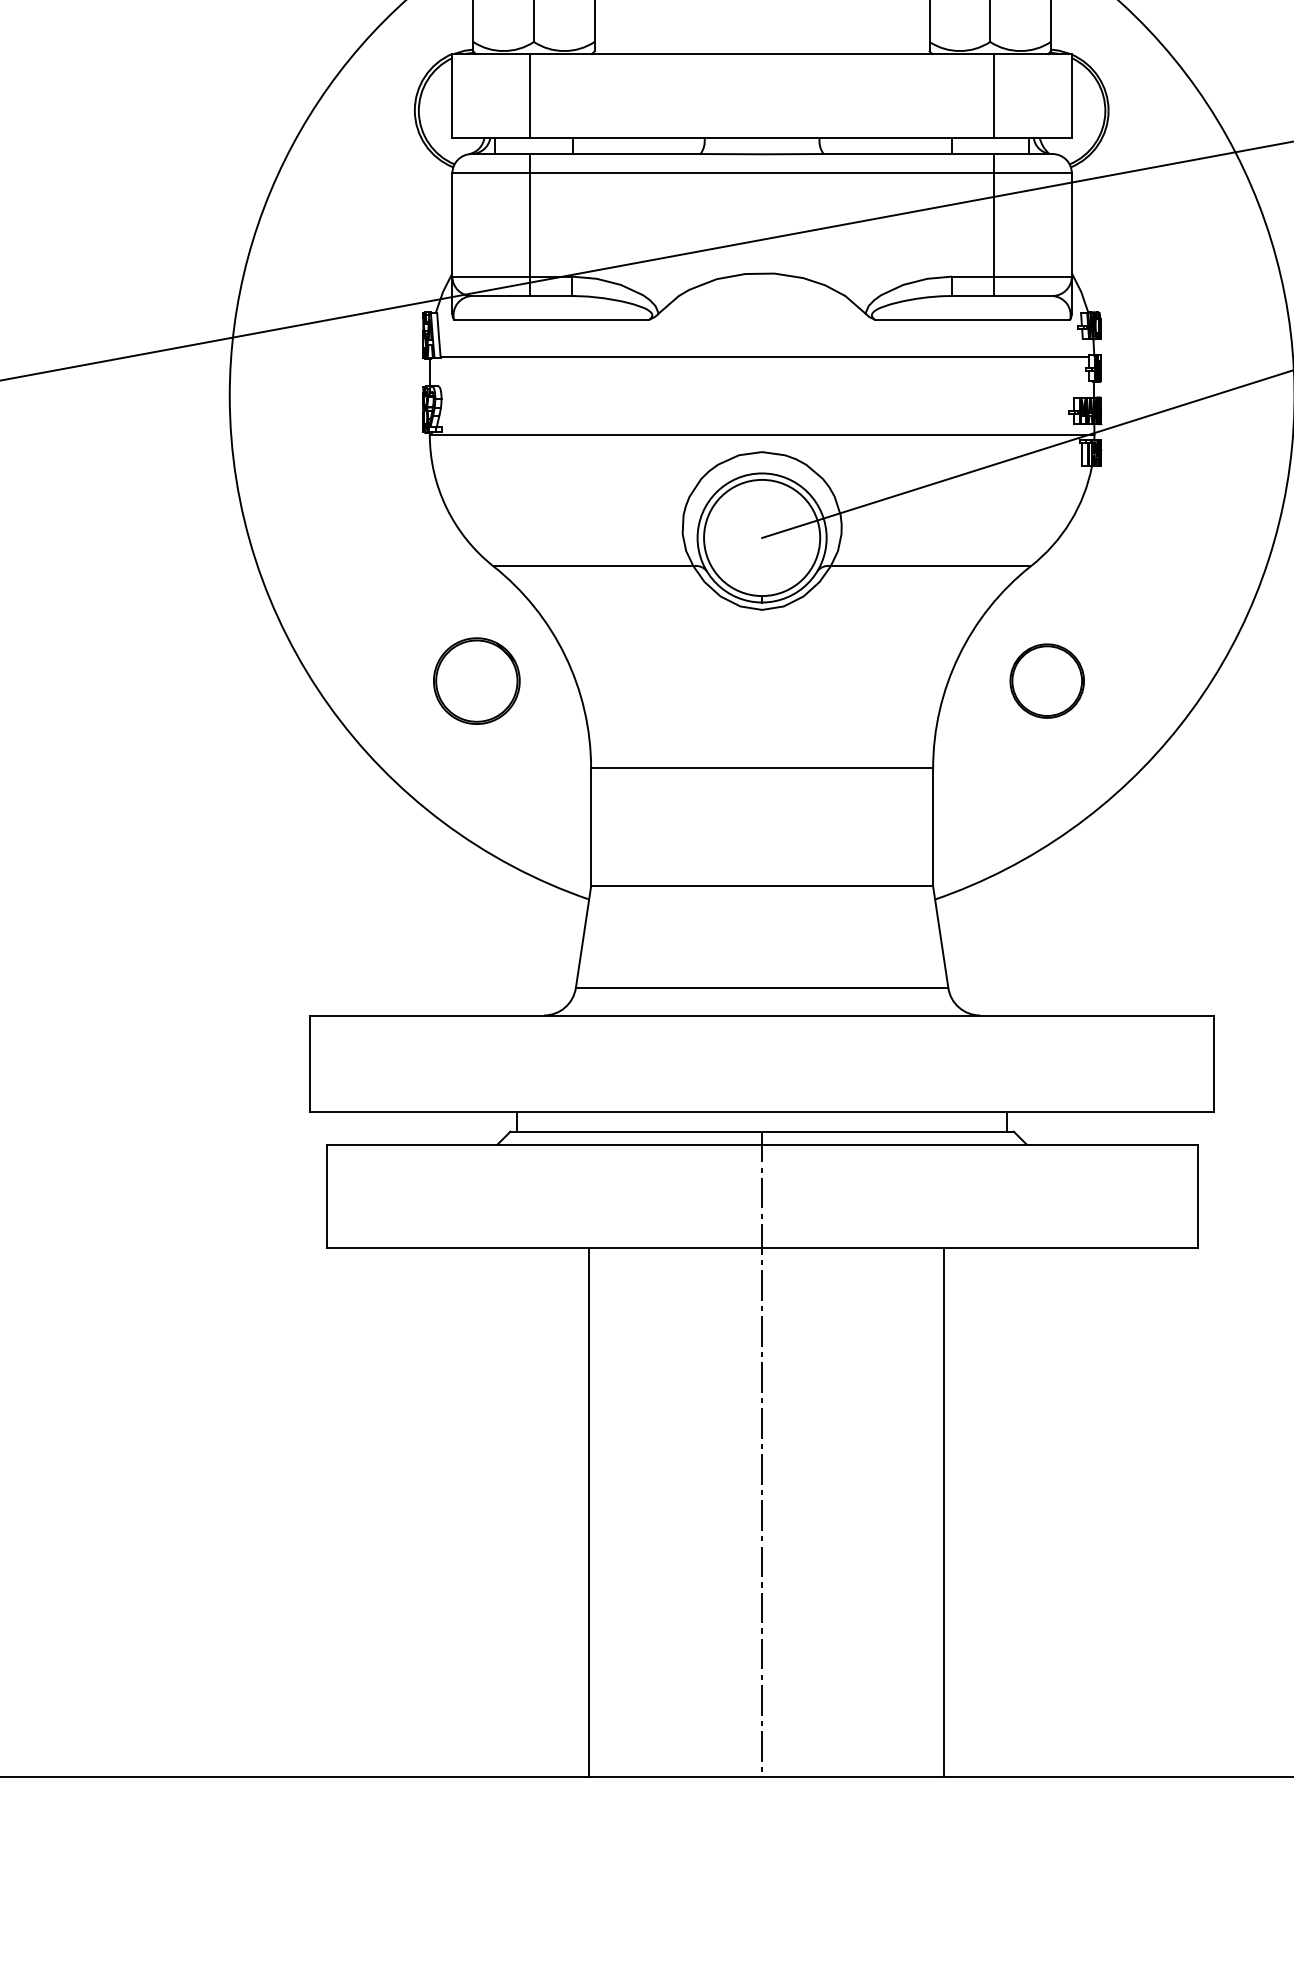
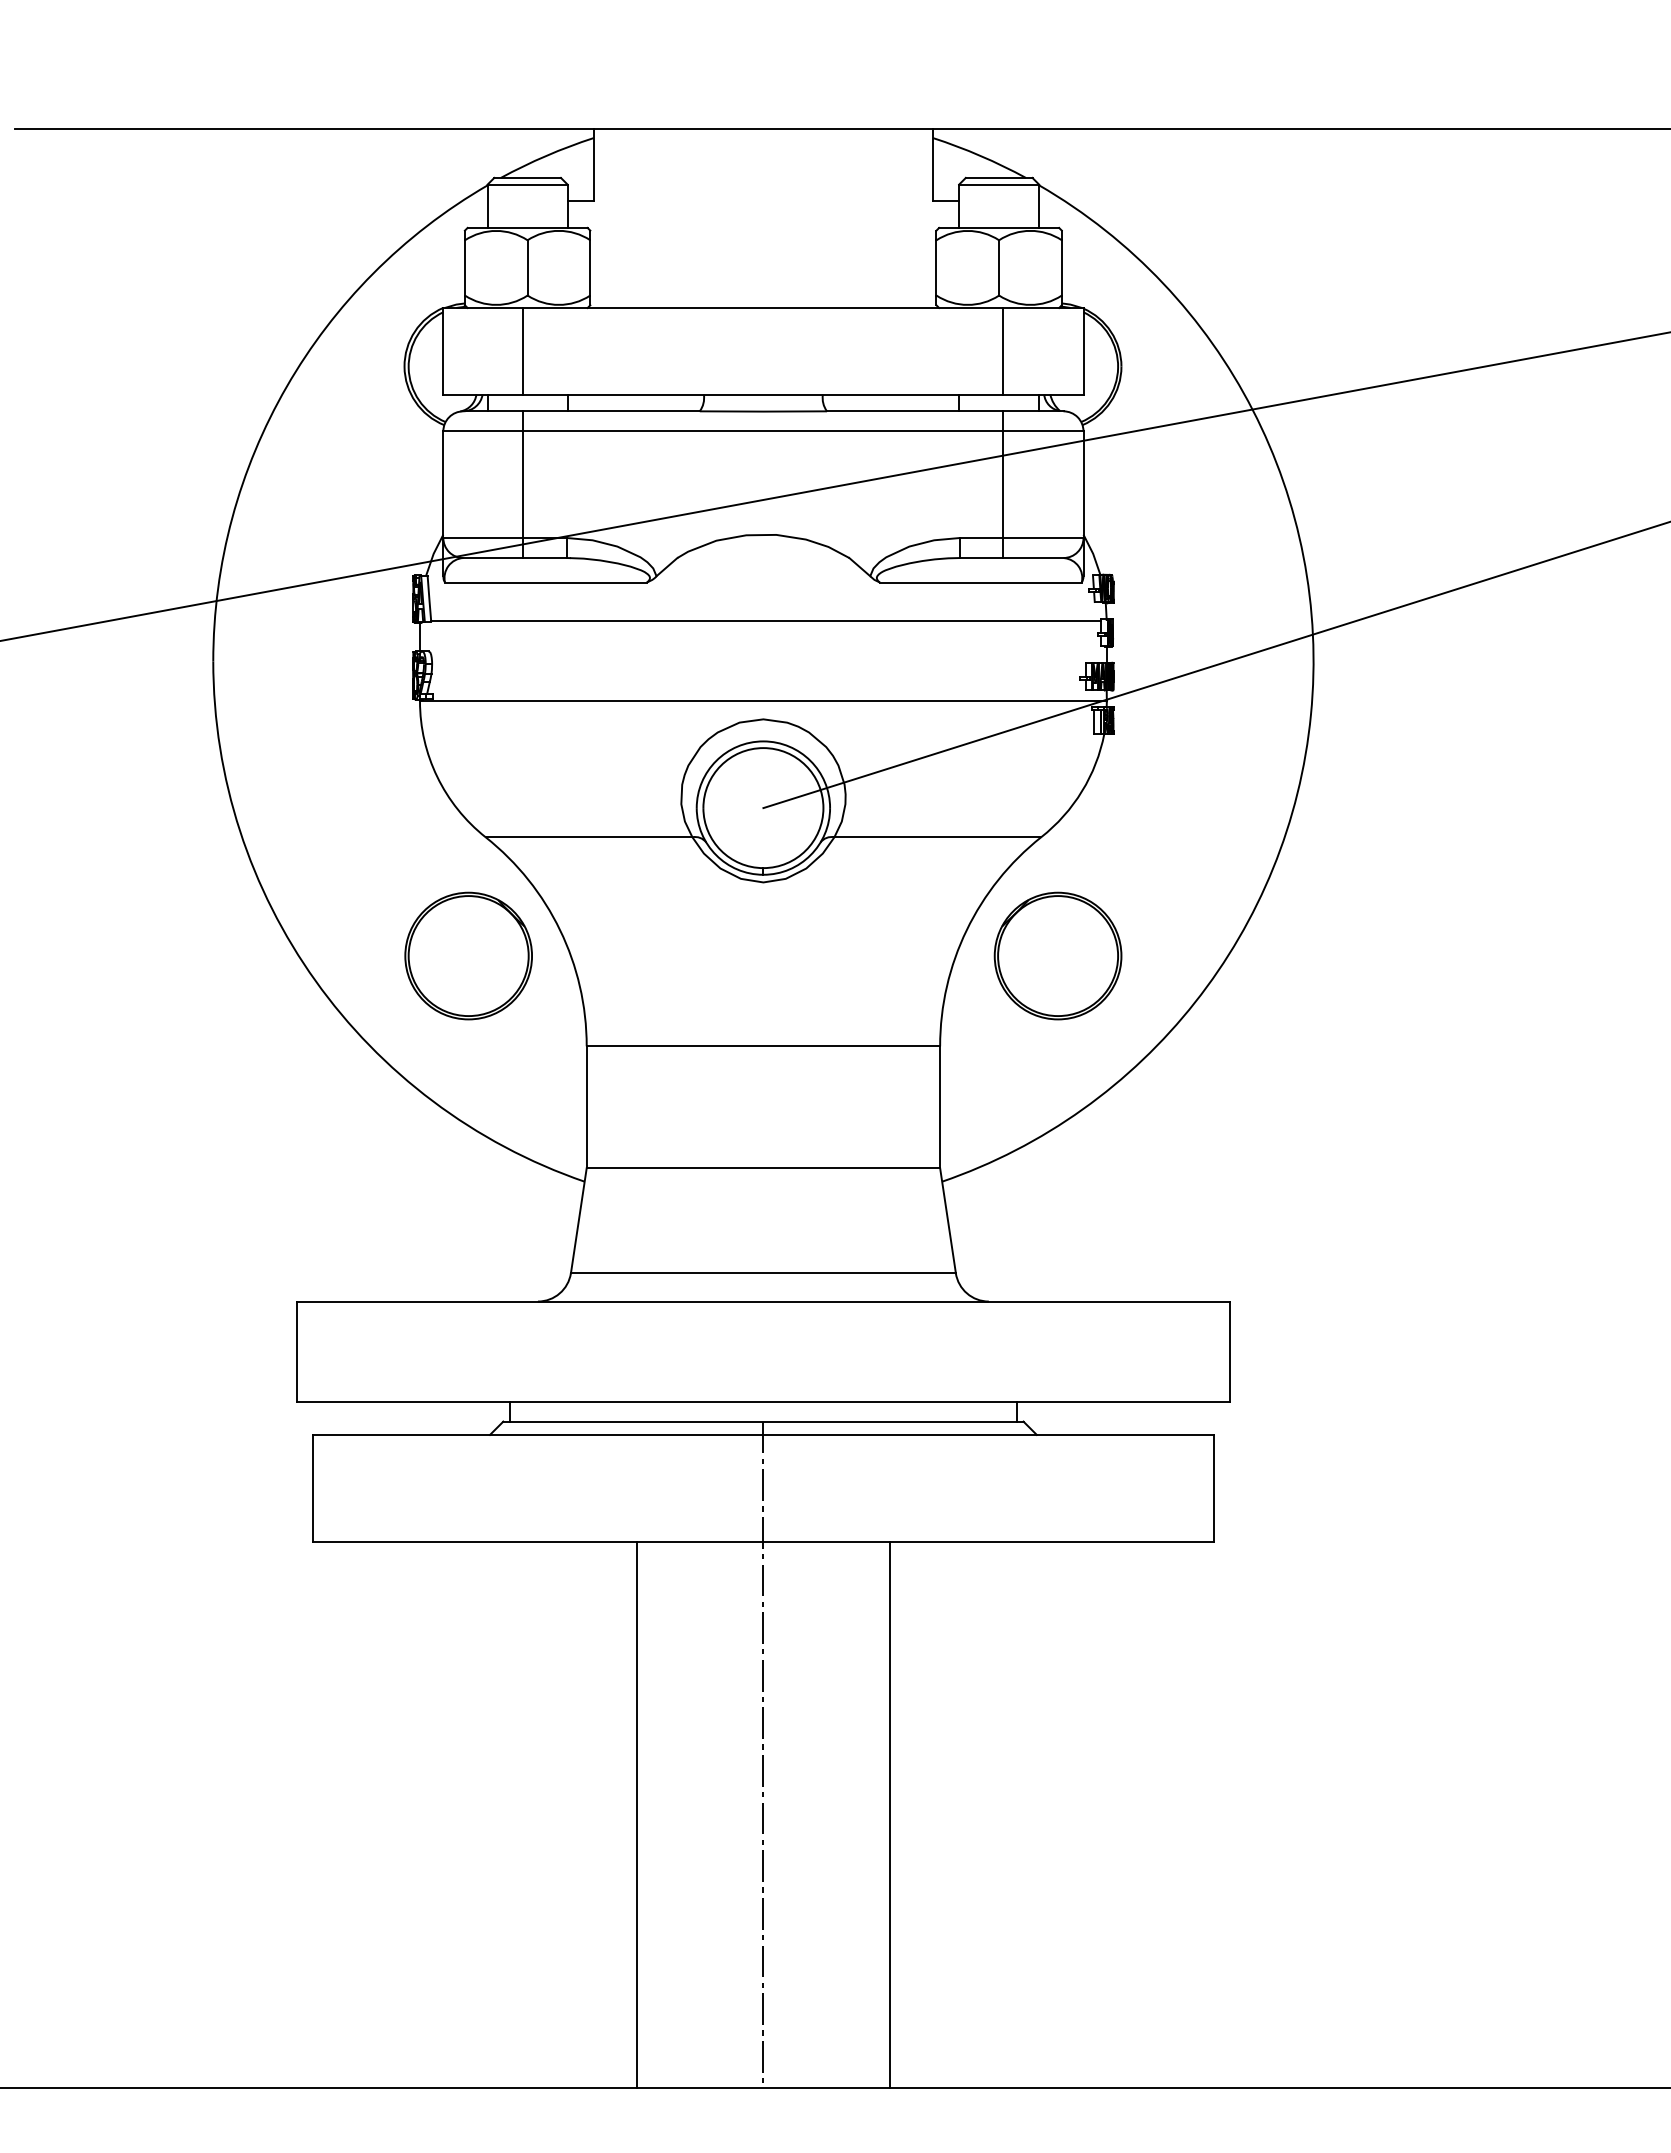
part: (476, 680) -> (468, 955), size x1.43
part: (1046, 680) -> (1057, 955), size x1.67
line: (588, 1511) -> (636, 1814), moved
line: (944, 1511) -> (890, 1814), moved

